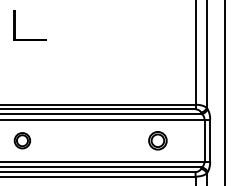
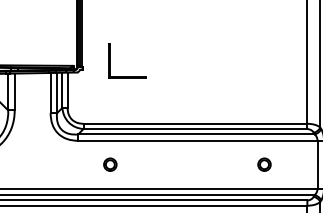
part: (29, 39) -> (127, 76), moved
part: (22, 140) -> (110, 164), size x0.71
part: (157, 140) -> (264, 164), size x0.62

